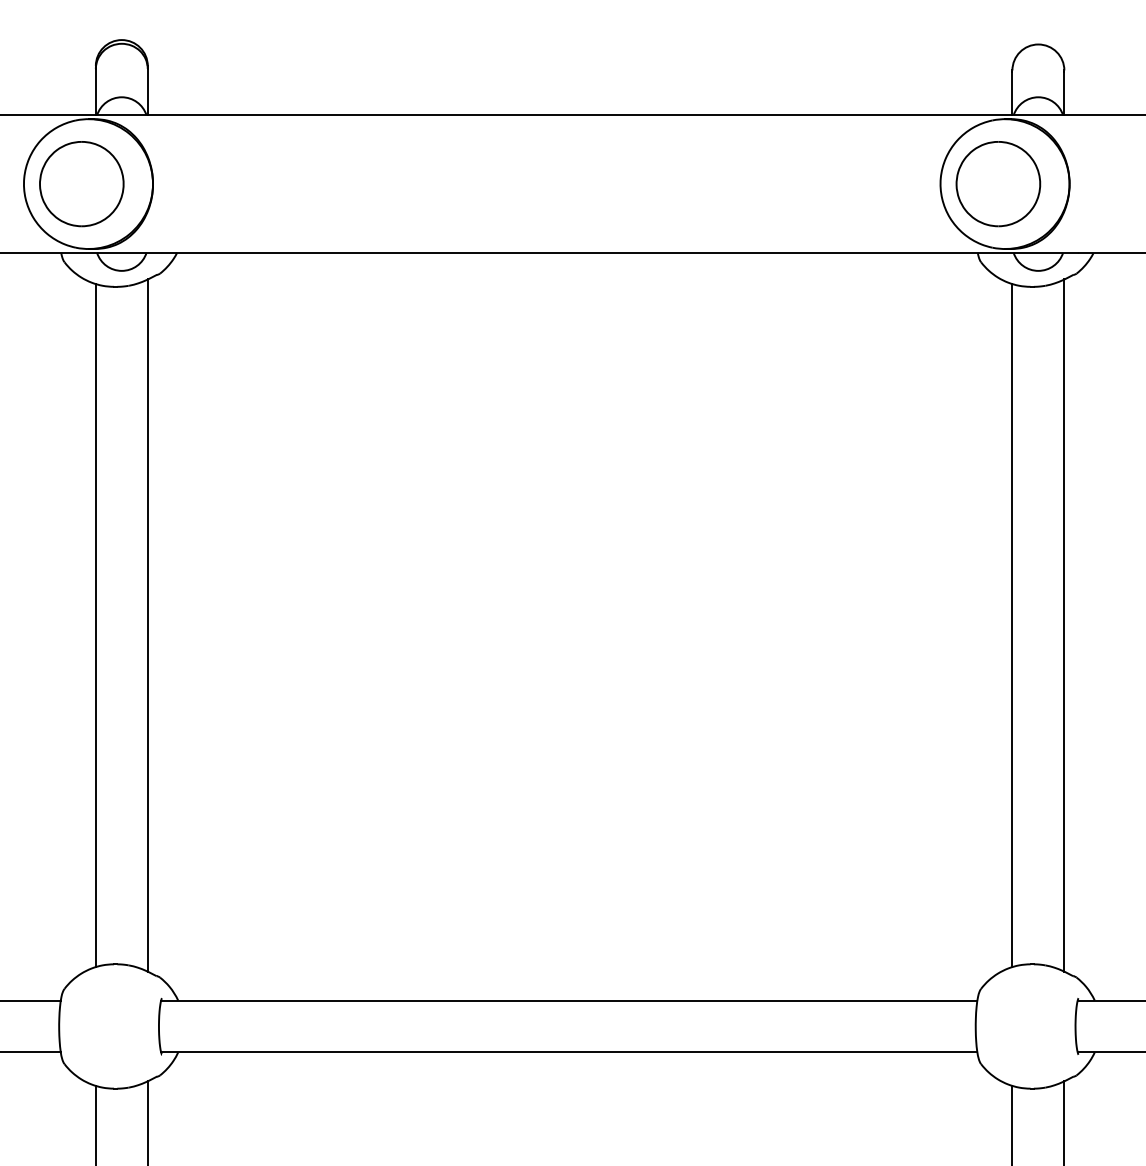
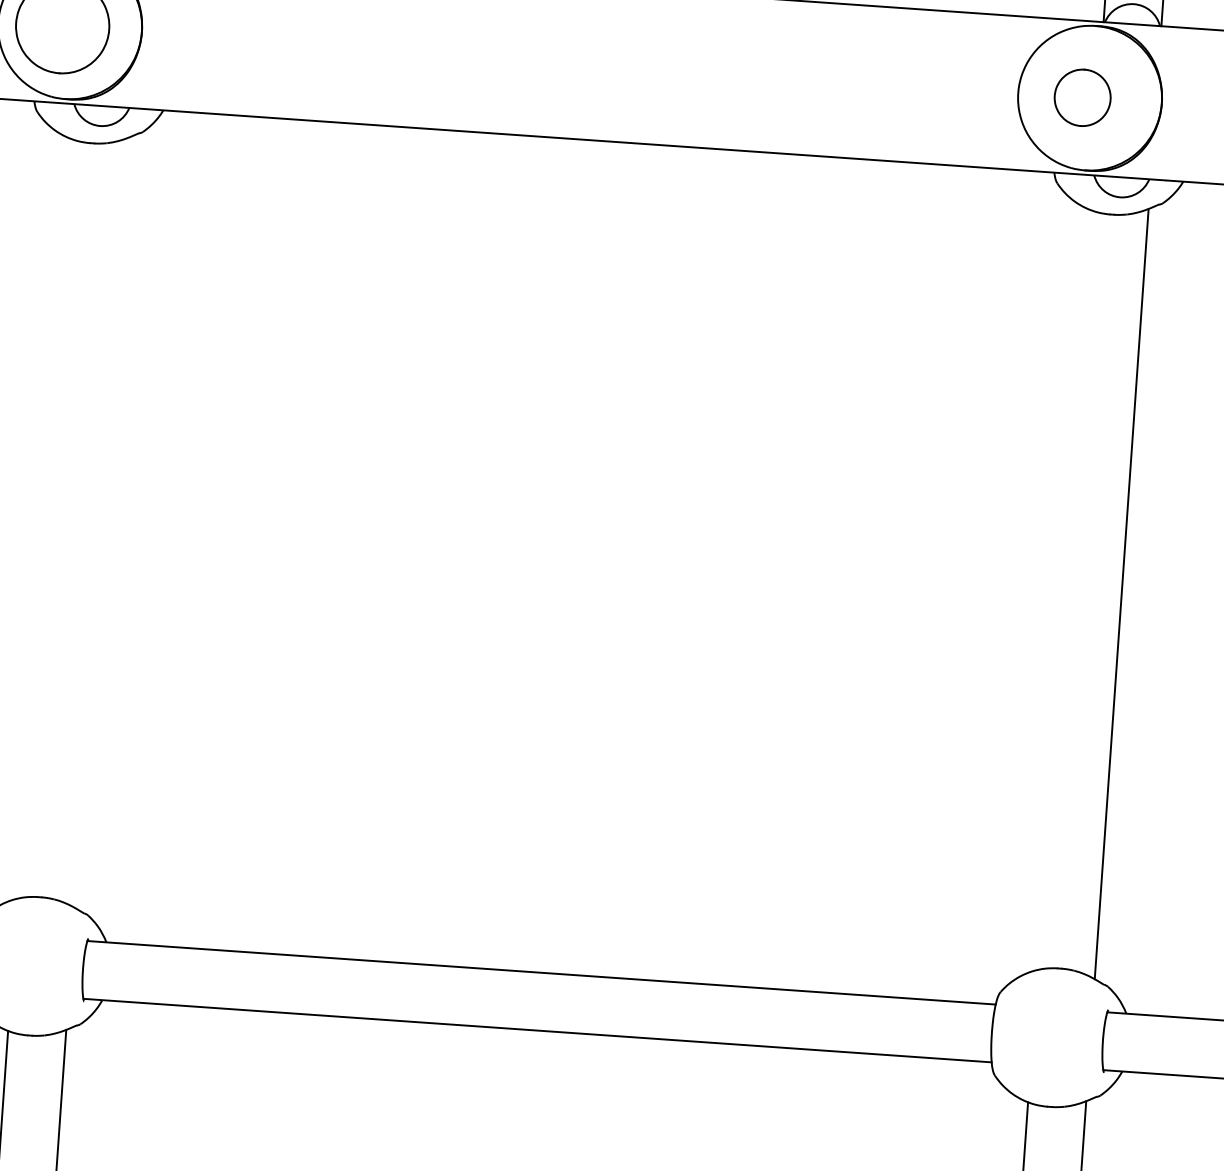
part: (998, 184) -> (1082, 98), size x0.6
line: (95, 625) -> (43, 518), removed
line: (147, 625) -> (101, 522), removed
line: (1012, 625) -> (1063, 589), removed

